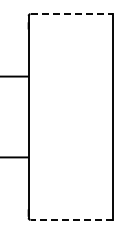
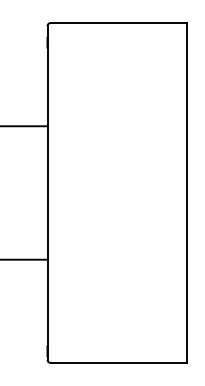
line: (72, 14) -> (119, 23), dashed -> solid
line: (71, 219) -> (118, 362), dashed -> solid

